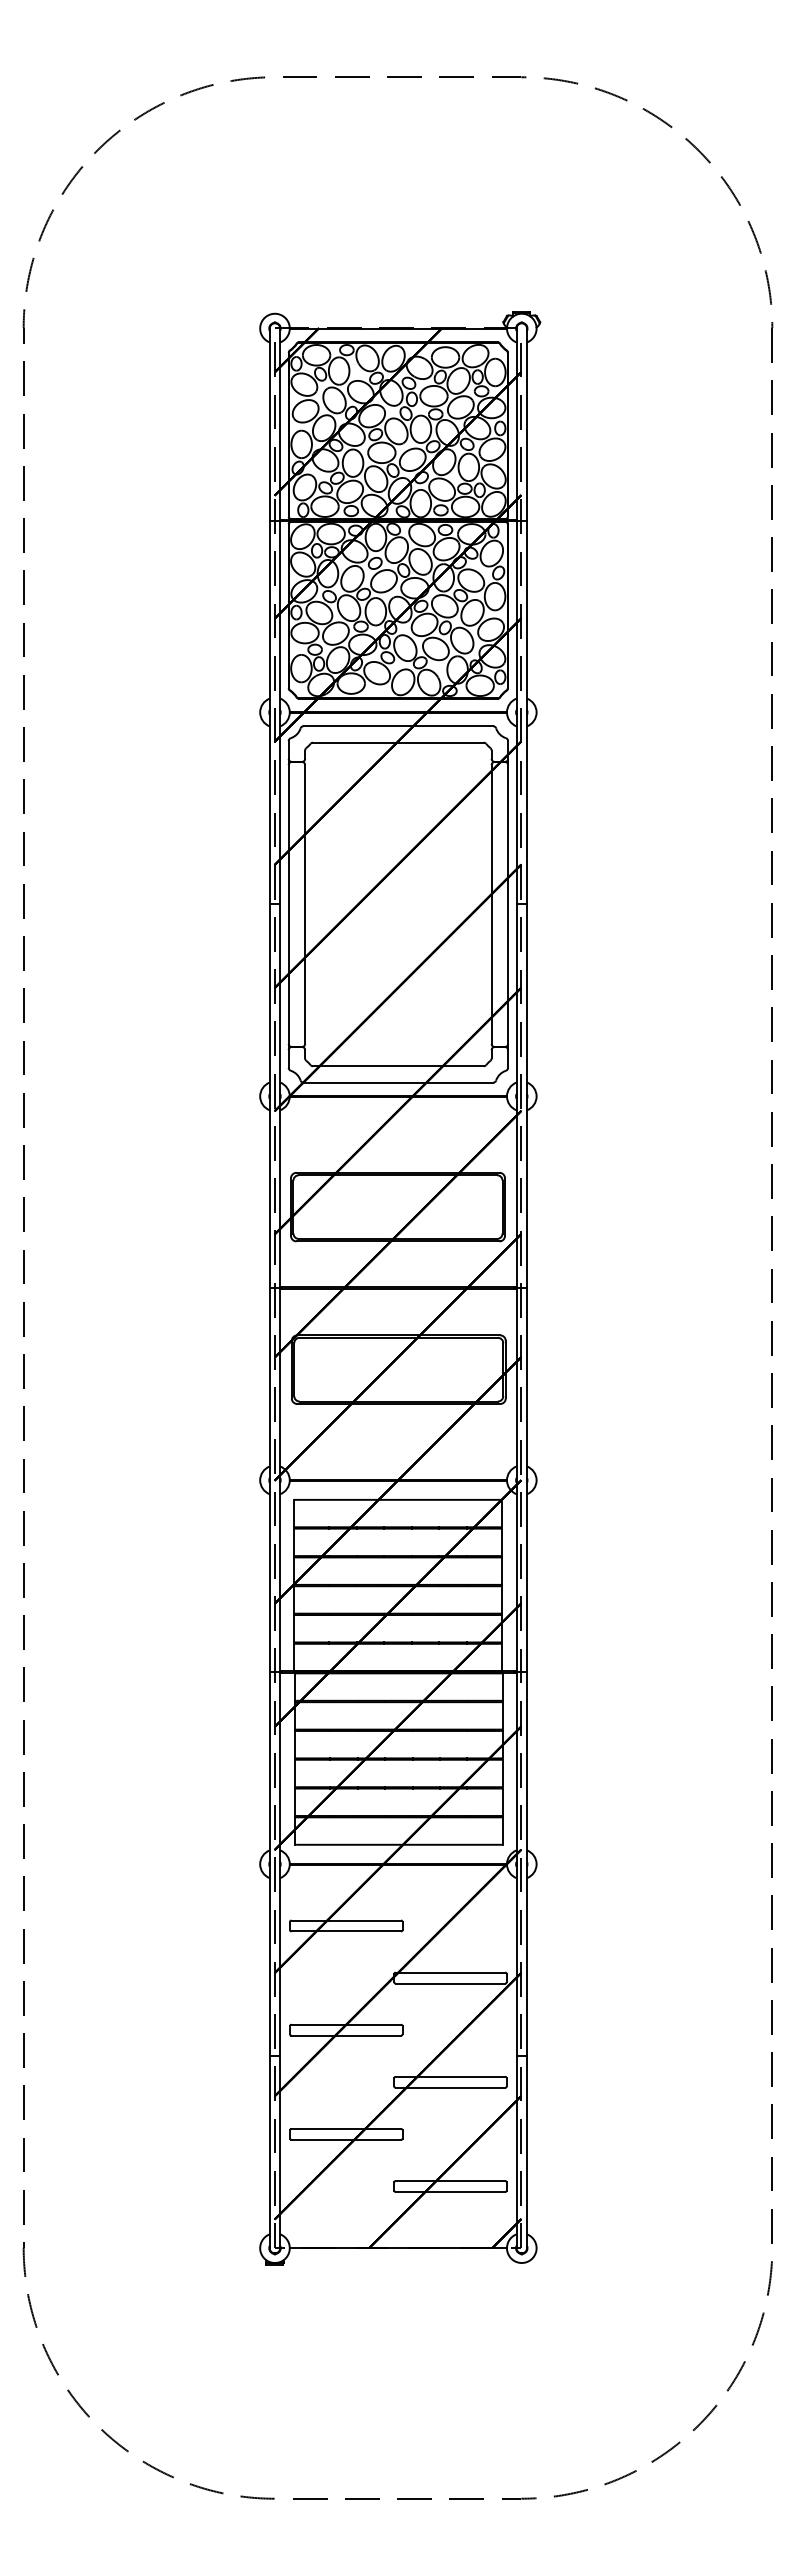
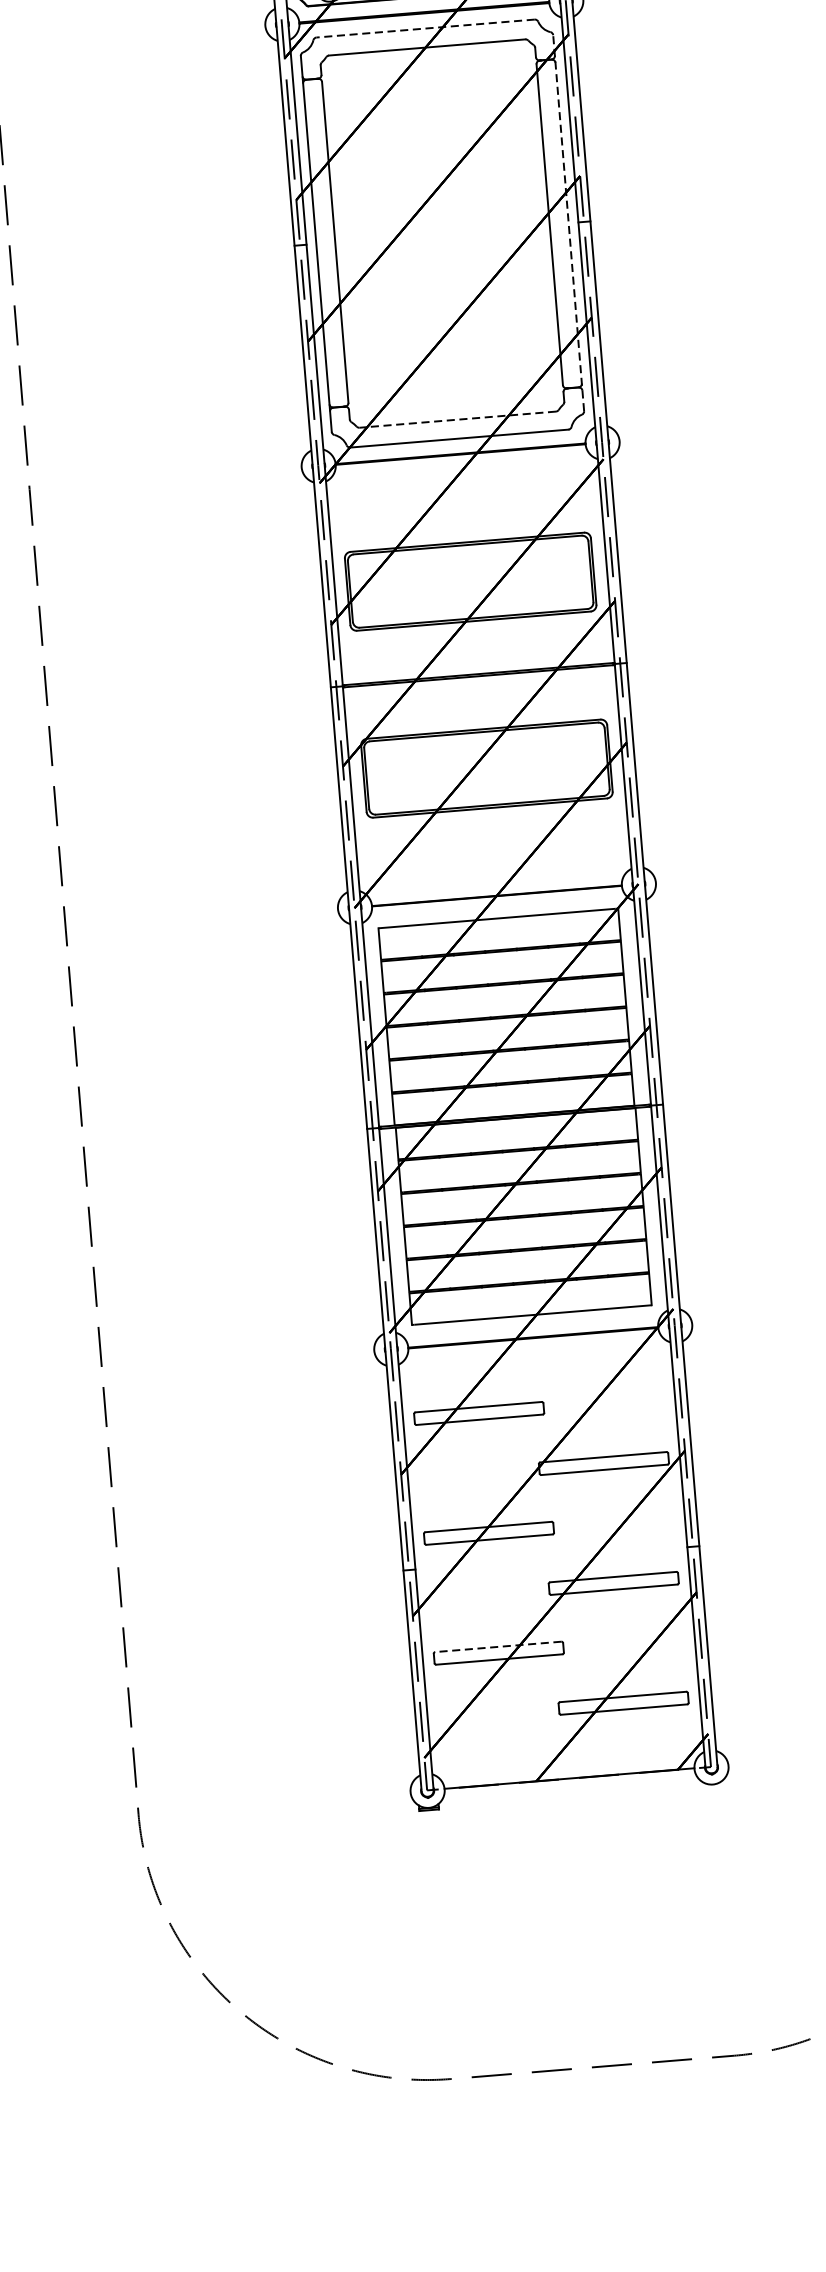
line: (398, 726) -> (425, 28), solid -> dashed
line: (508, 903) -> (569, 222), solid -> dashed
line: (397, 1066) -> (456, 420), solid -> dashed
line: (346, 2128) -> (498, 1646), solid -> dashed

